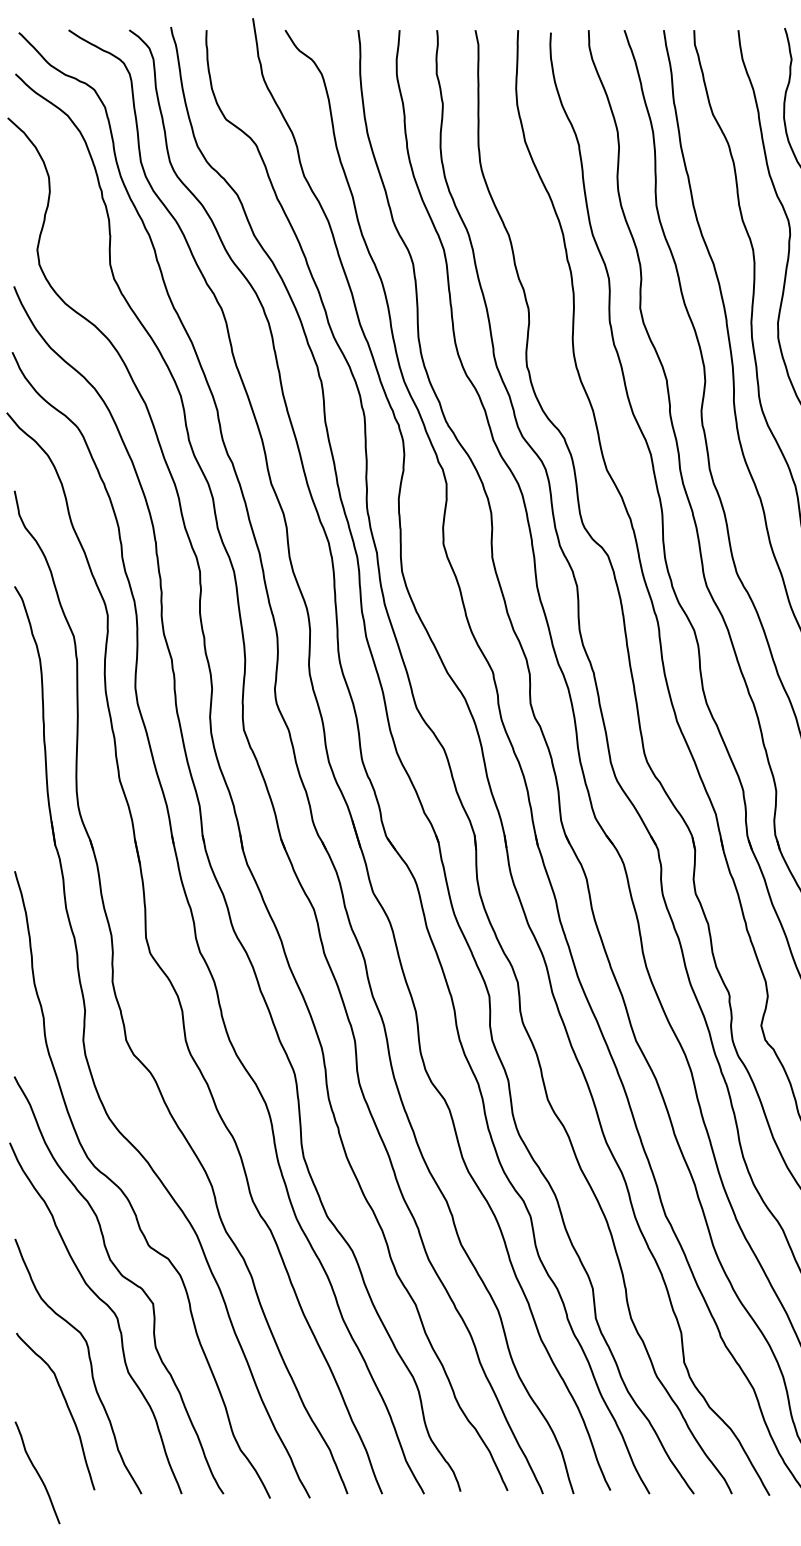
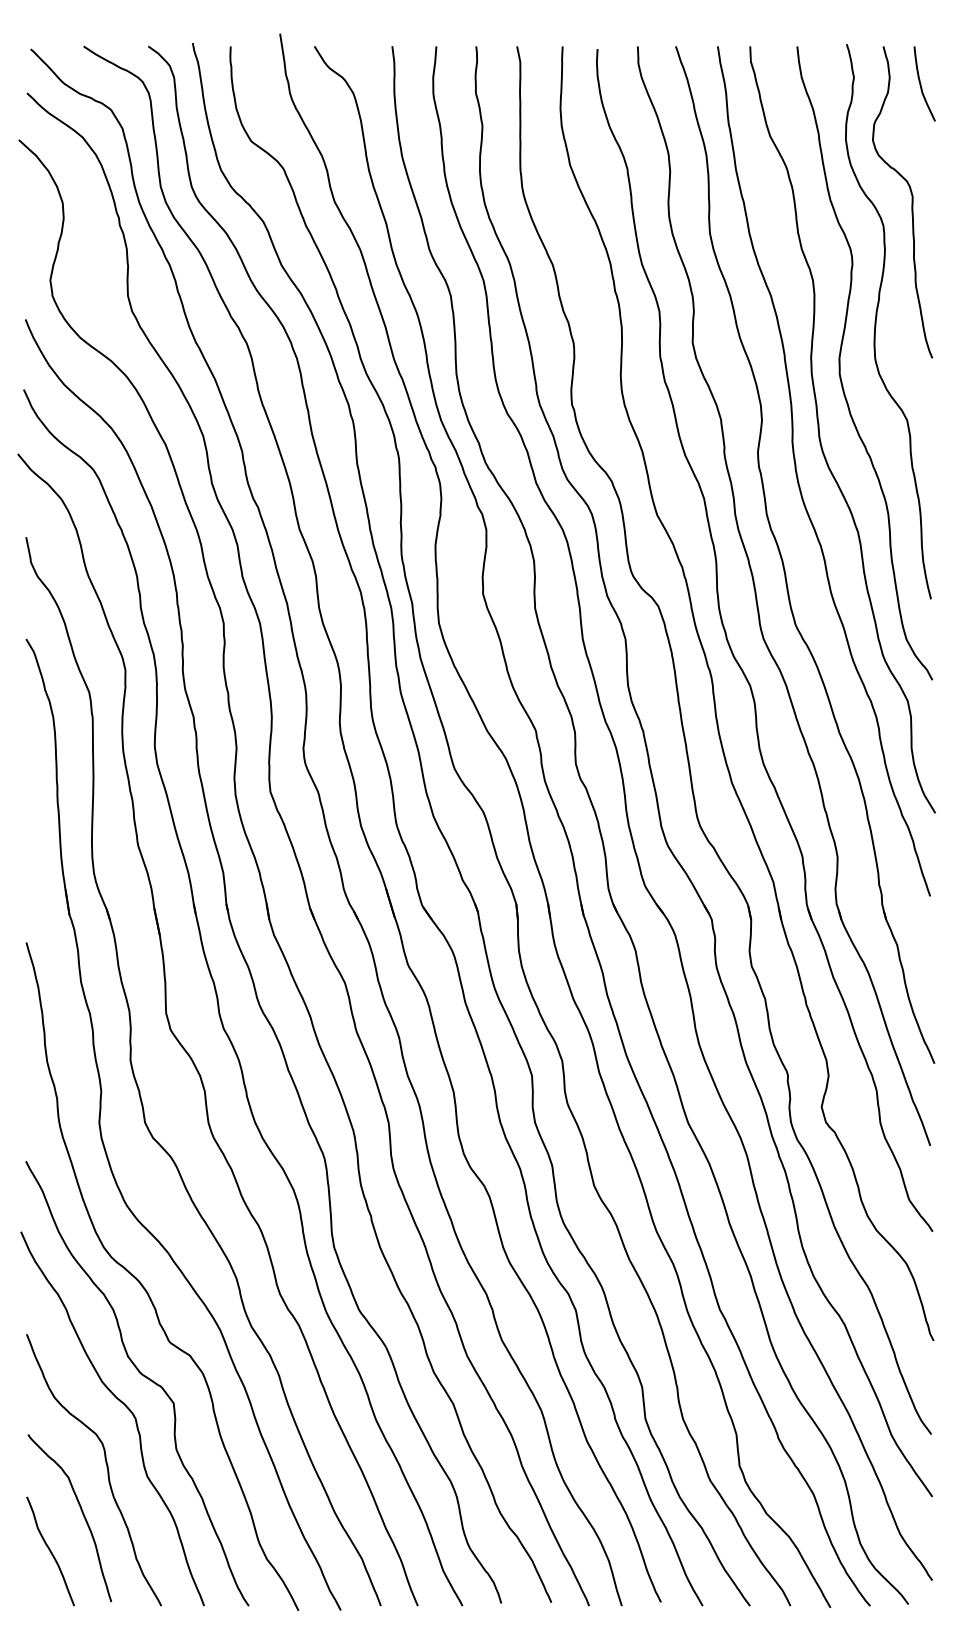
curve: (37, 1472) -> (50, 1551), moved

